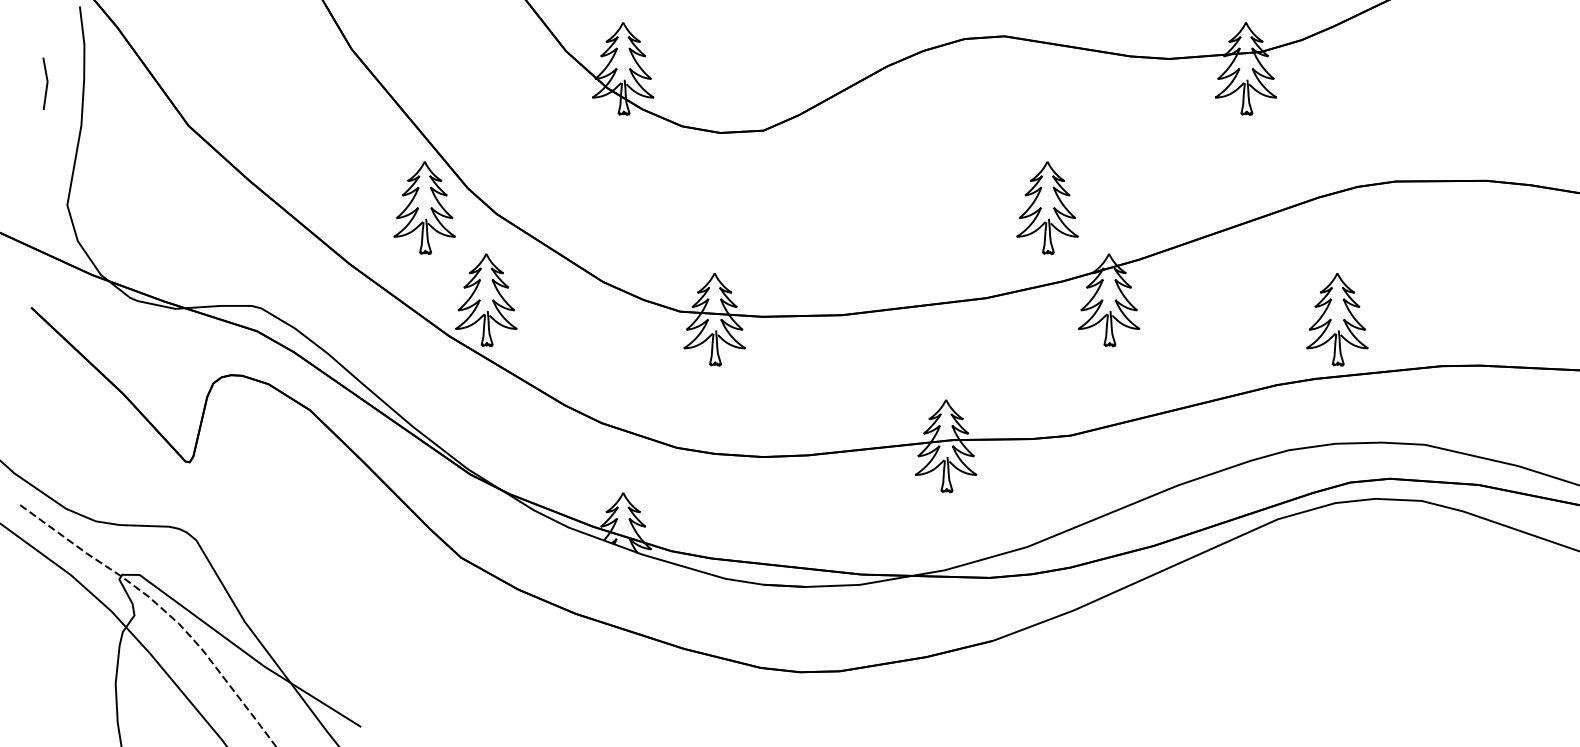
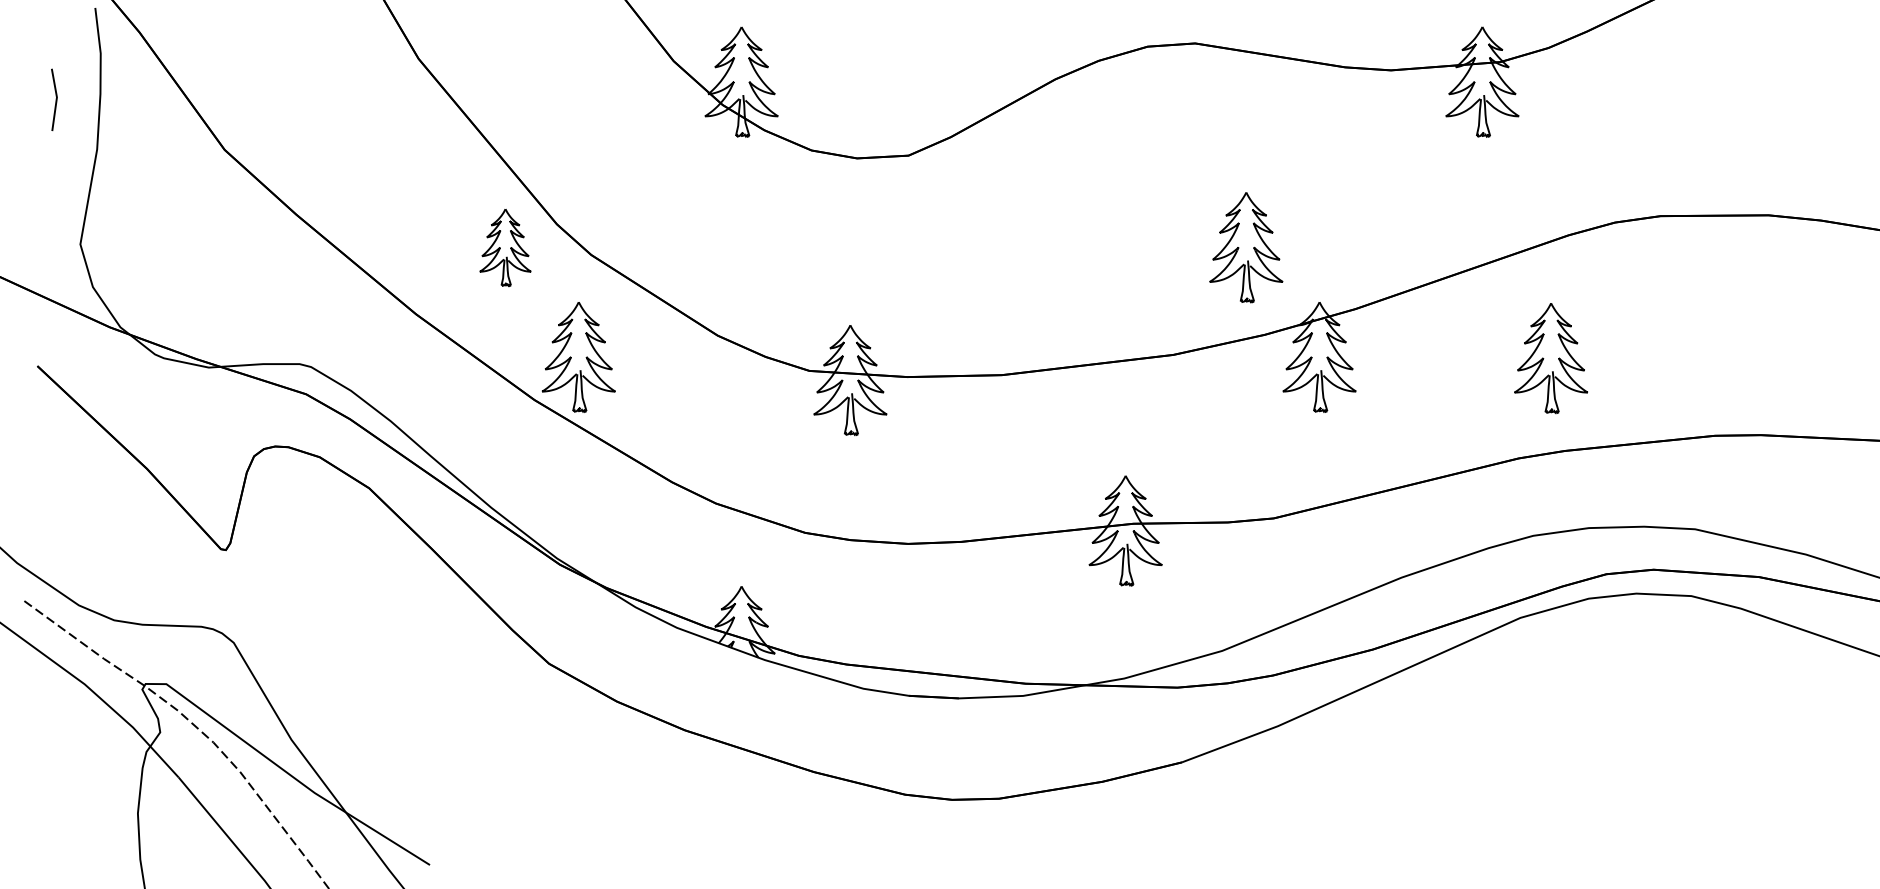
part: (424, 207) -> (505, 247), size x0.7
part: (1336, 319) -> (1550, 358), moved

